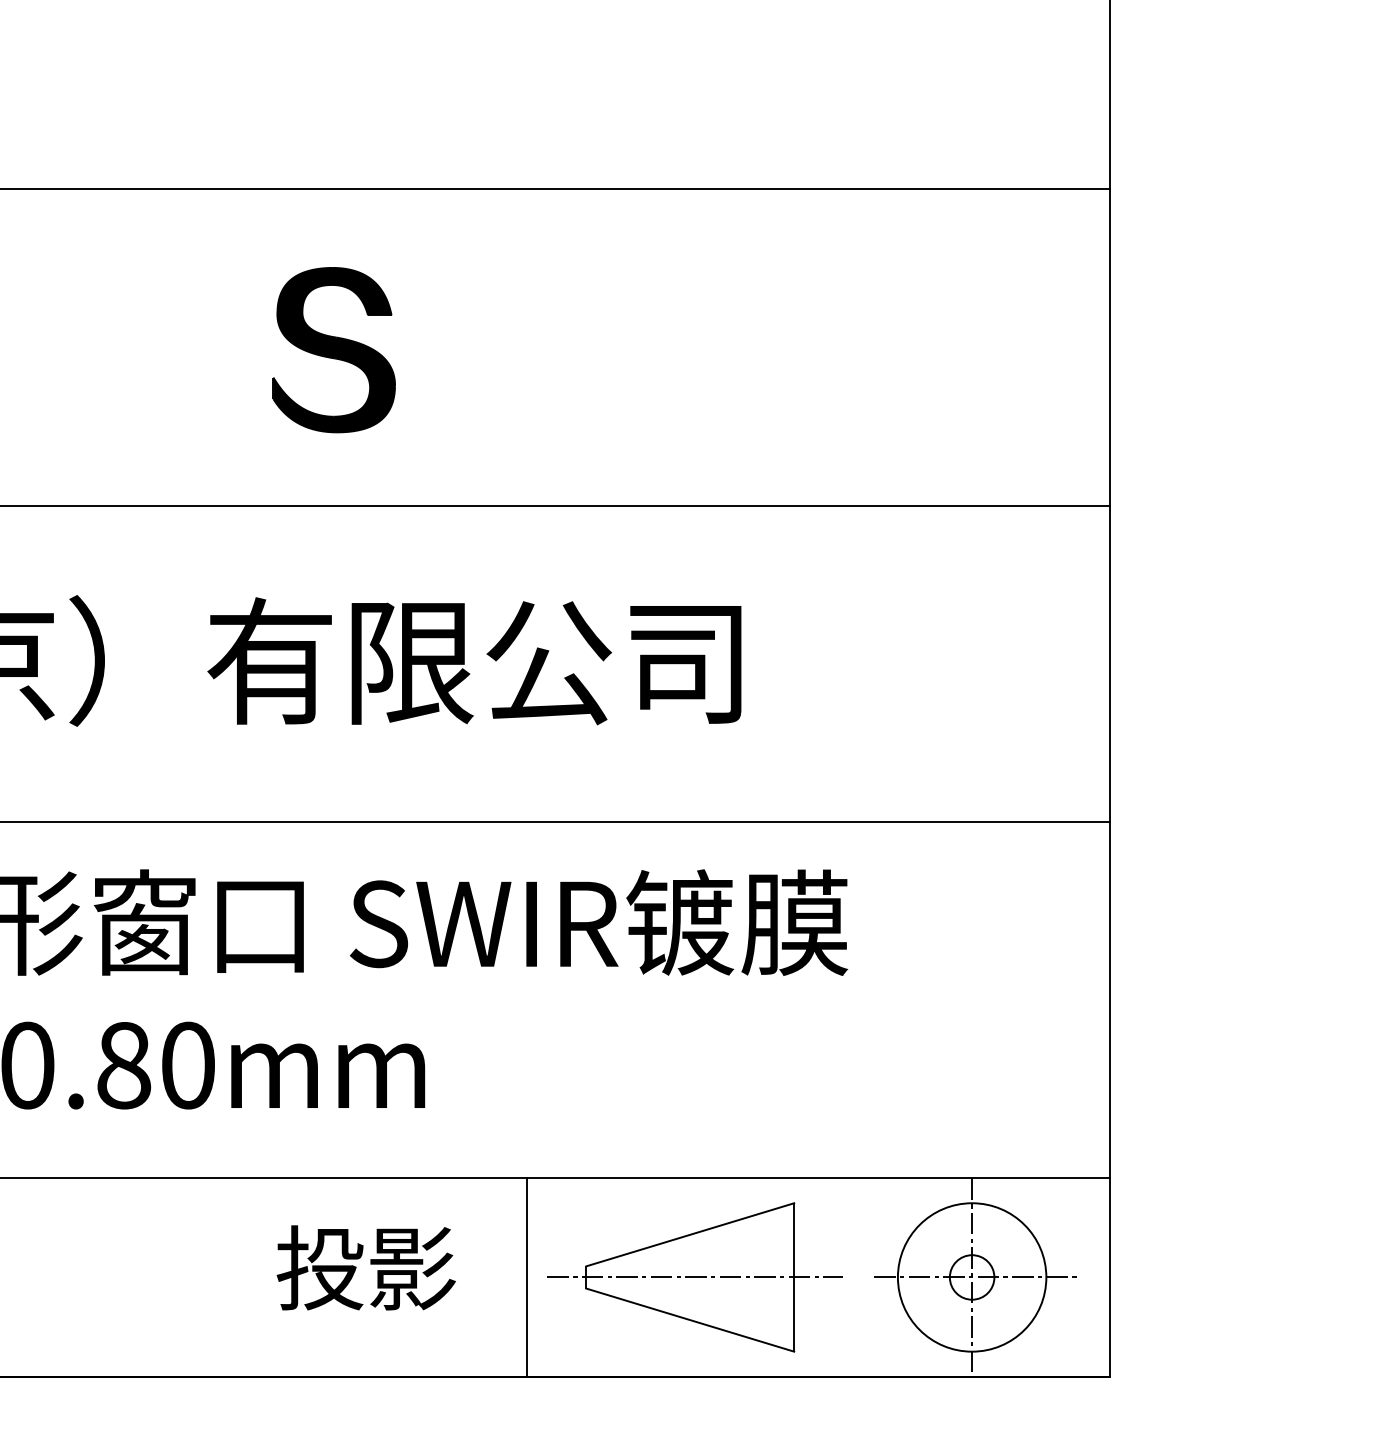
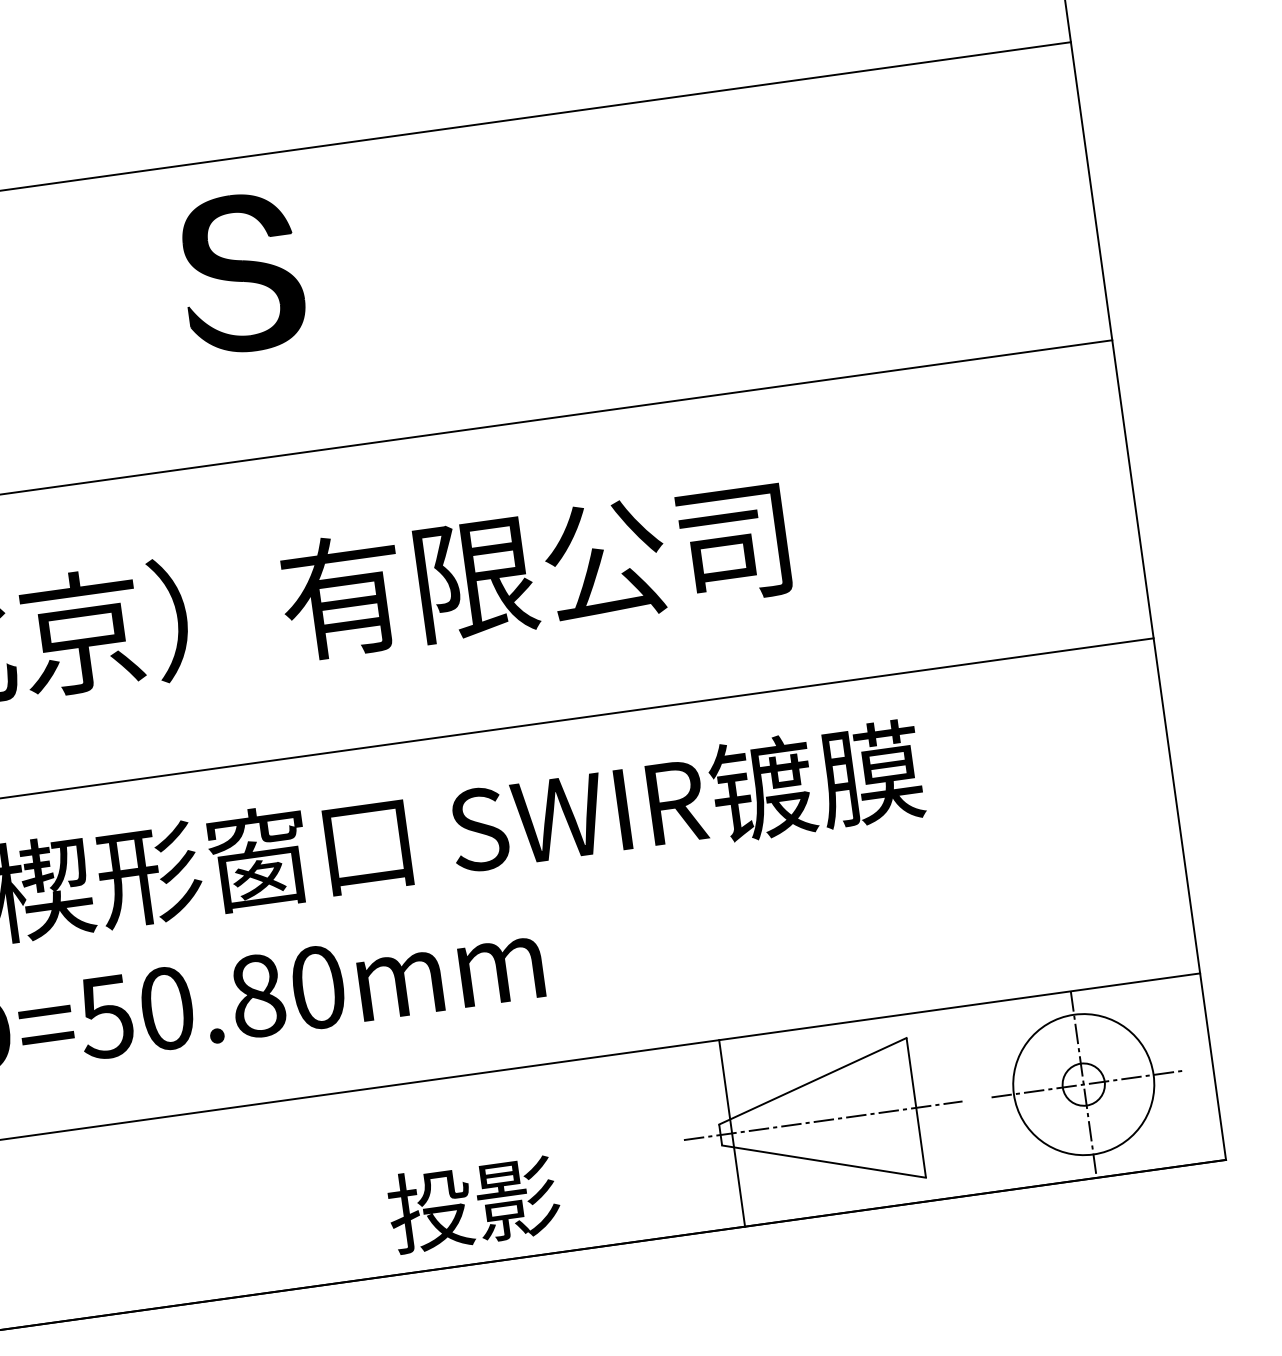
part: (333, 350) -> (241, 273), moved
text: (365, 1267) -> (473, 1203), moved
line: (526, 1277) -> (732, 1133), moved

